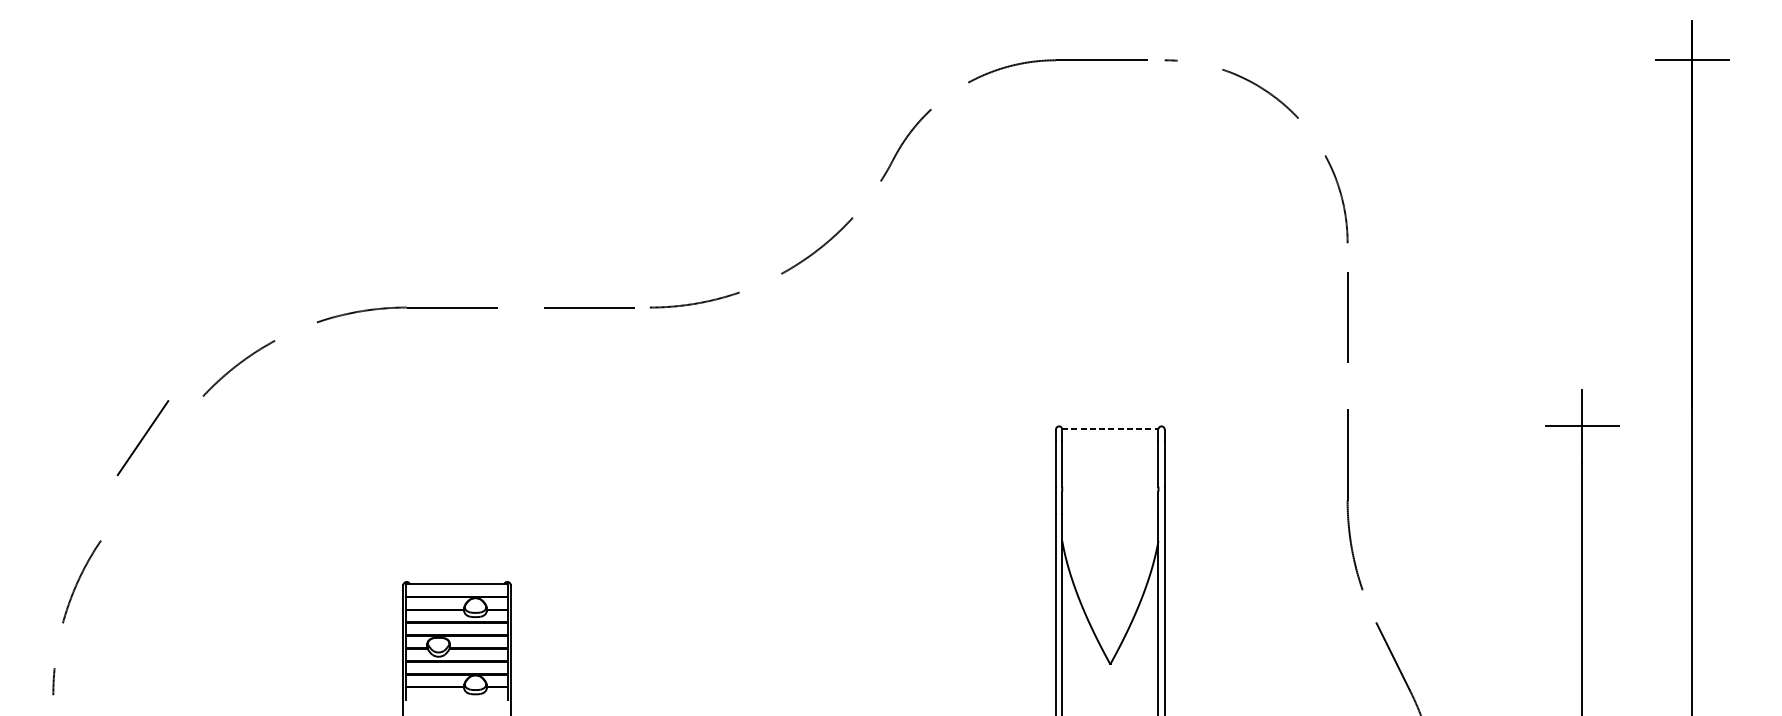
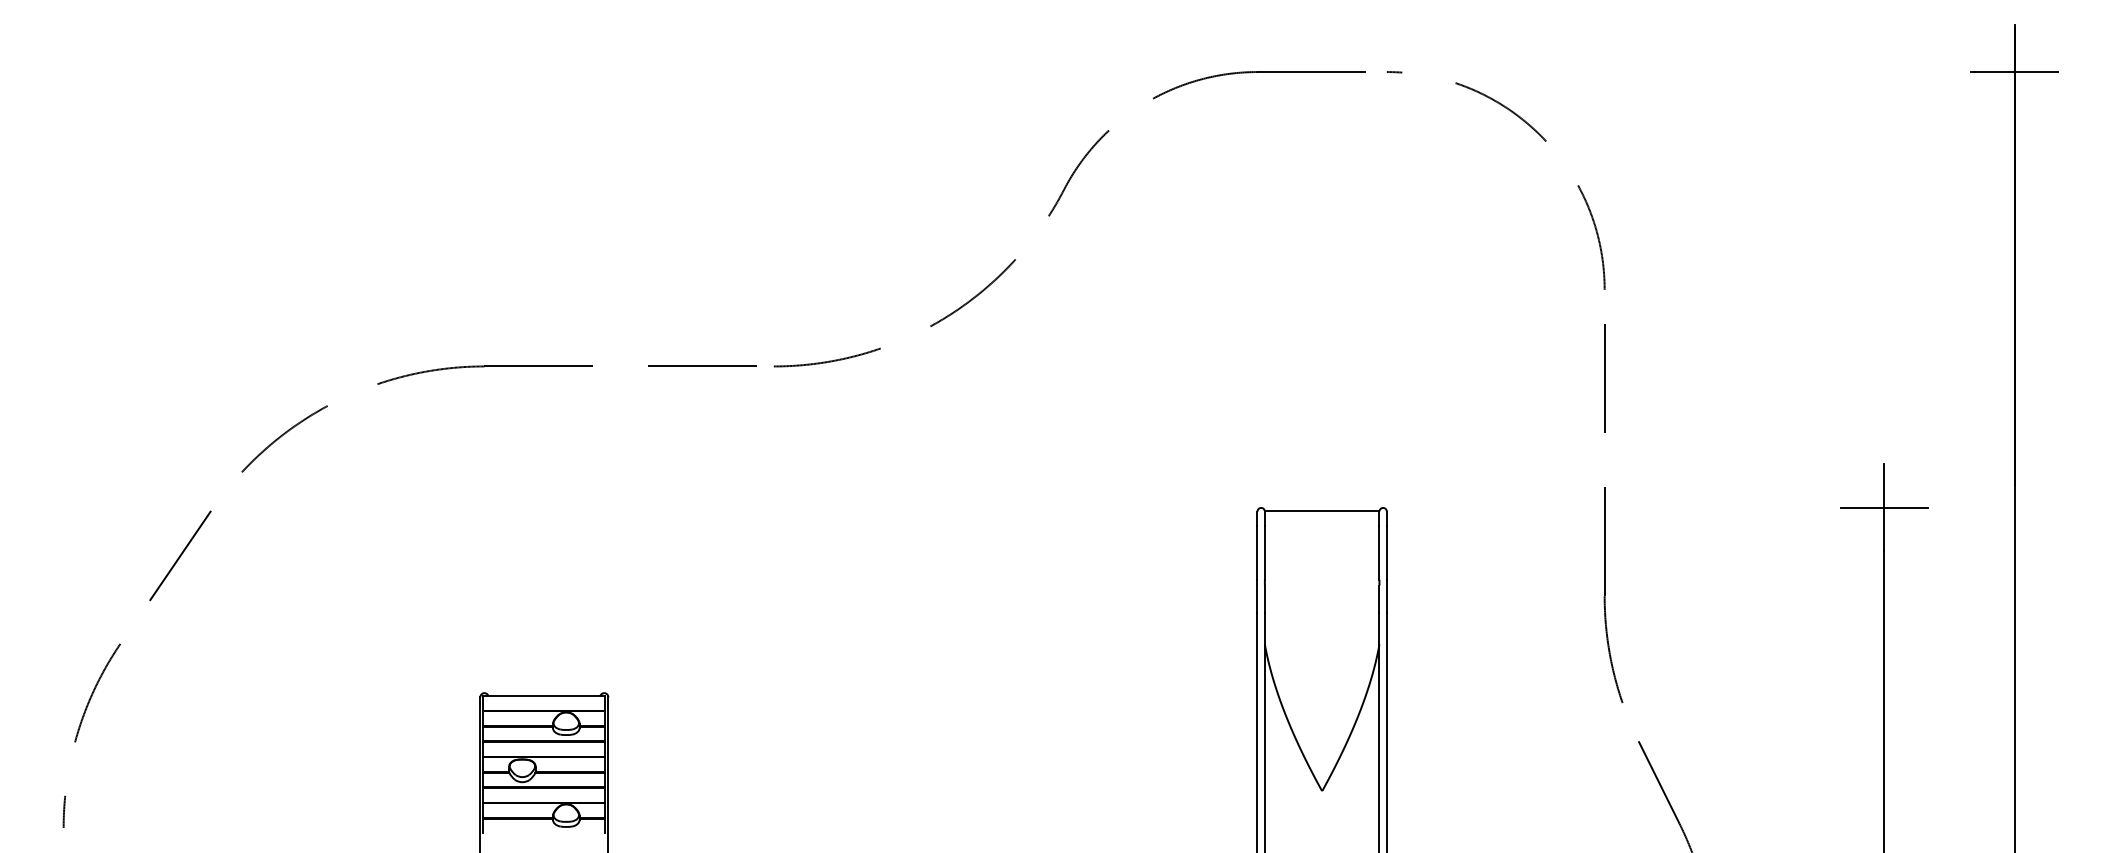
line: (1110, 429) -> (1322, 511), dashed -> solid
line: (143, 437) -> (180, 555), moved

